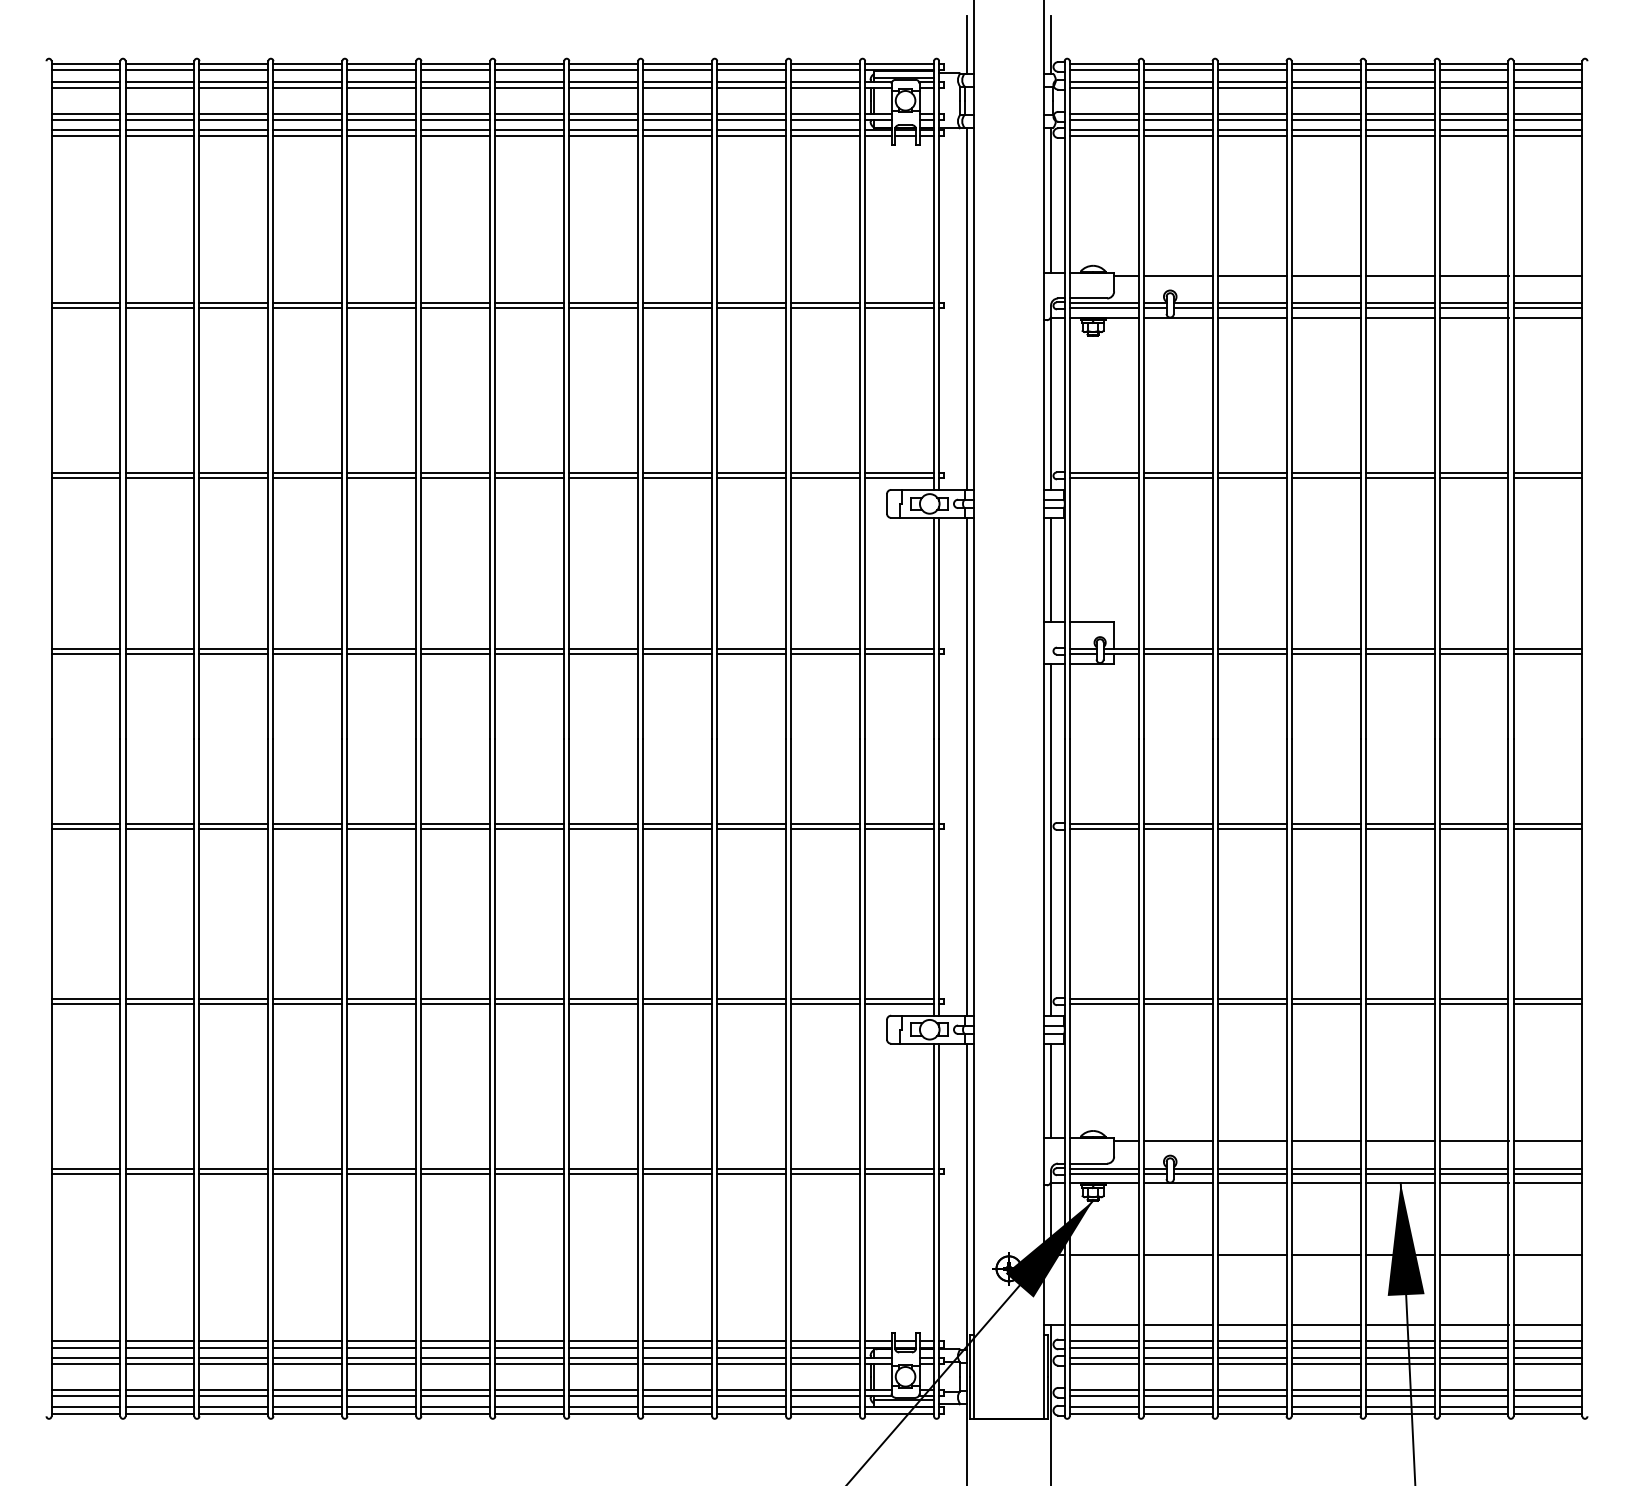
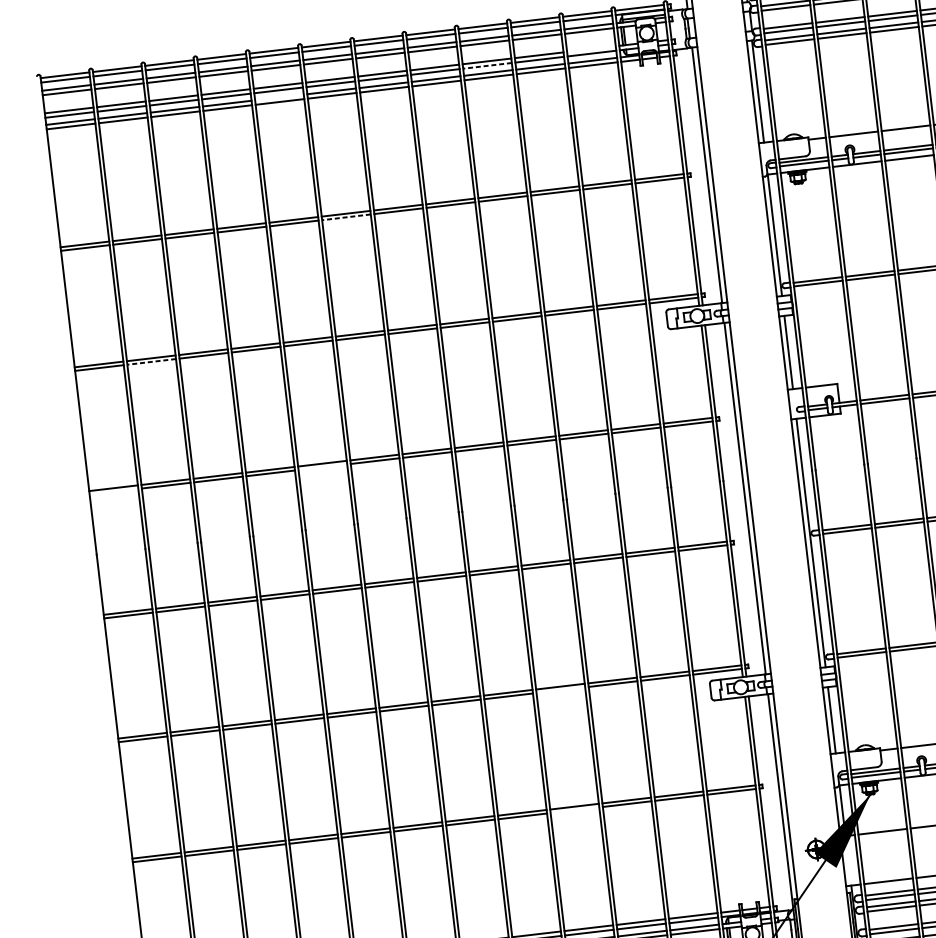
line: (825, 113) -> (591, 49), removed
line: (677, 119) -> (487, 65), solid -> dashed
line: (381, 129) -> (279, 97), removed
line: (455, 308) -> (346, 217), solid -> dashed
line: (159, 478) -> (151, 362), solid -> dashed
line: (85, 653) -> (113, 491), removed
line: (381, 653) -> (322, 467), removed
line: (677, 1004) -> (560, 690), removed
line: (677, 1174) -> (574, 810), removed

